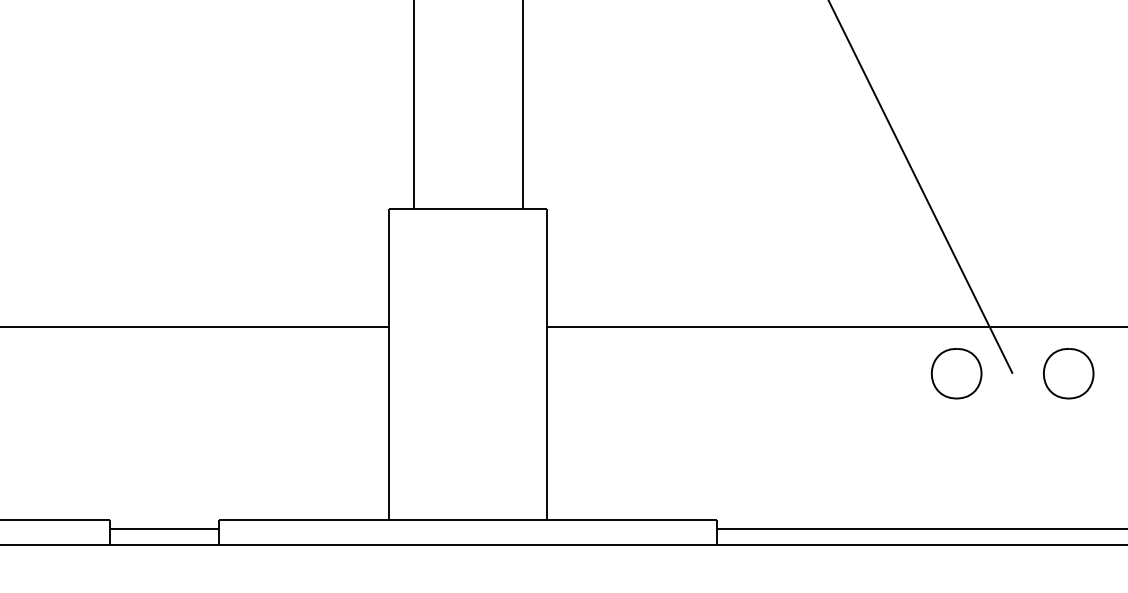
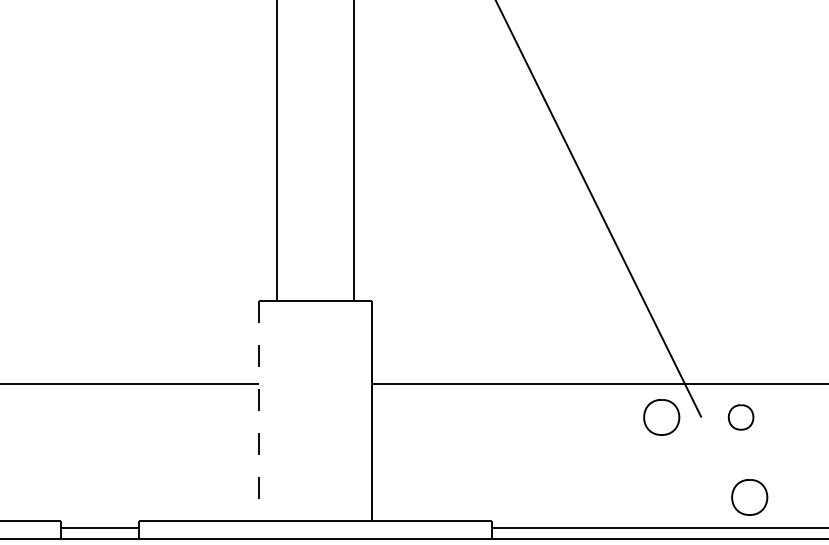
line: (389, 365) -> (259, 411), solid -> dashed
part: (1067, 373) -> (740, 417), size x0.7
part: (1080, 486) -> (749, 497), added

